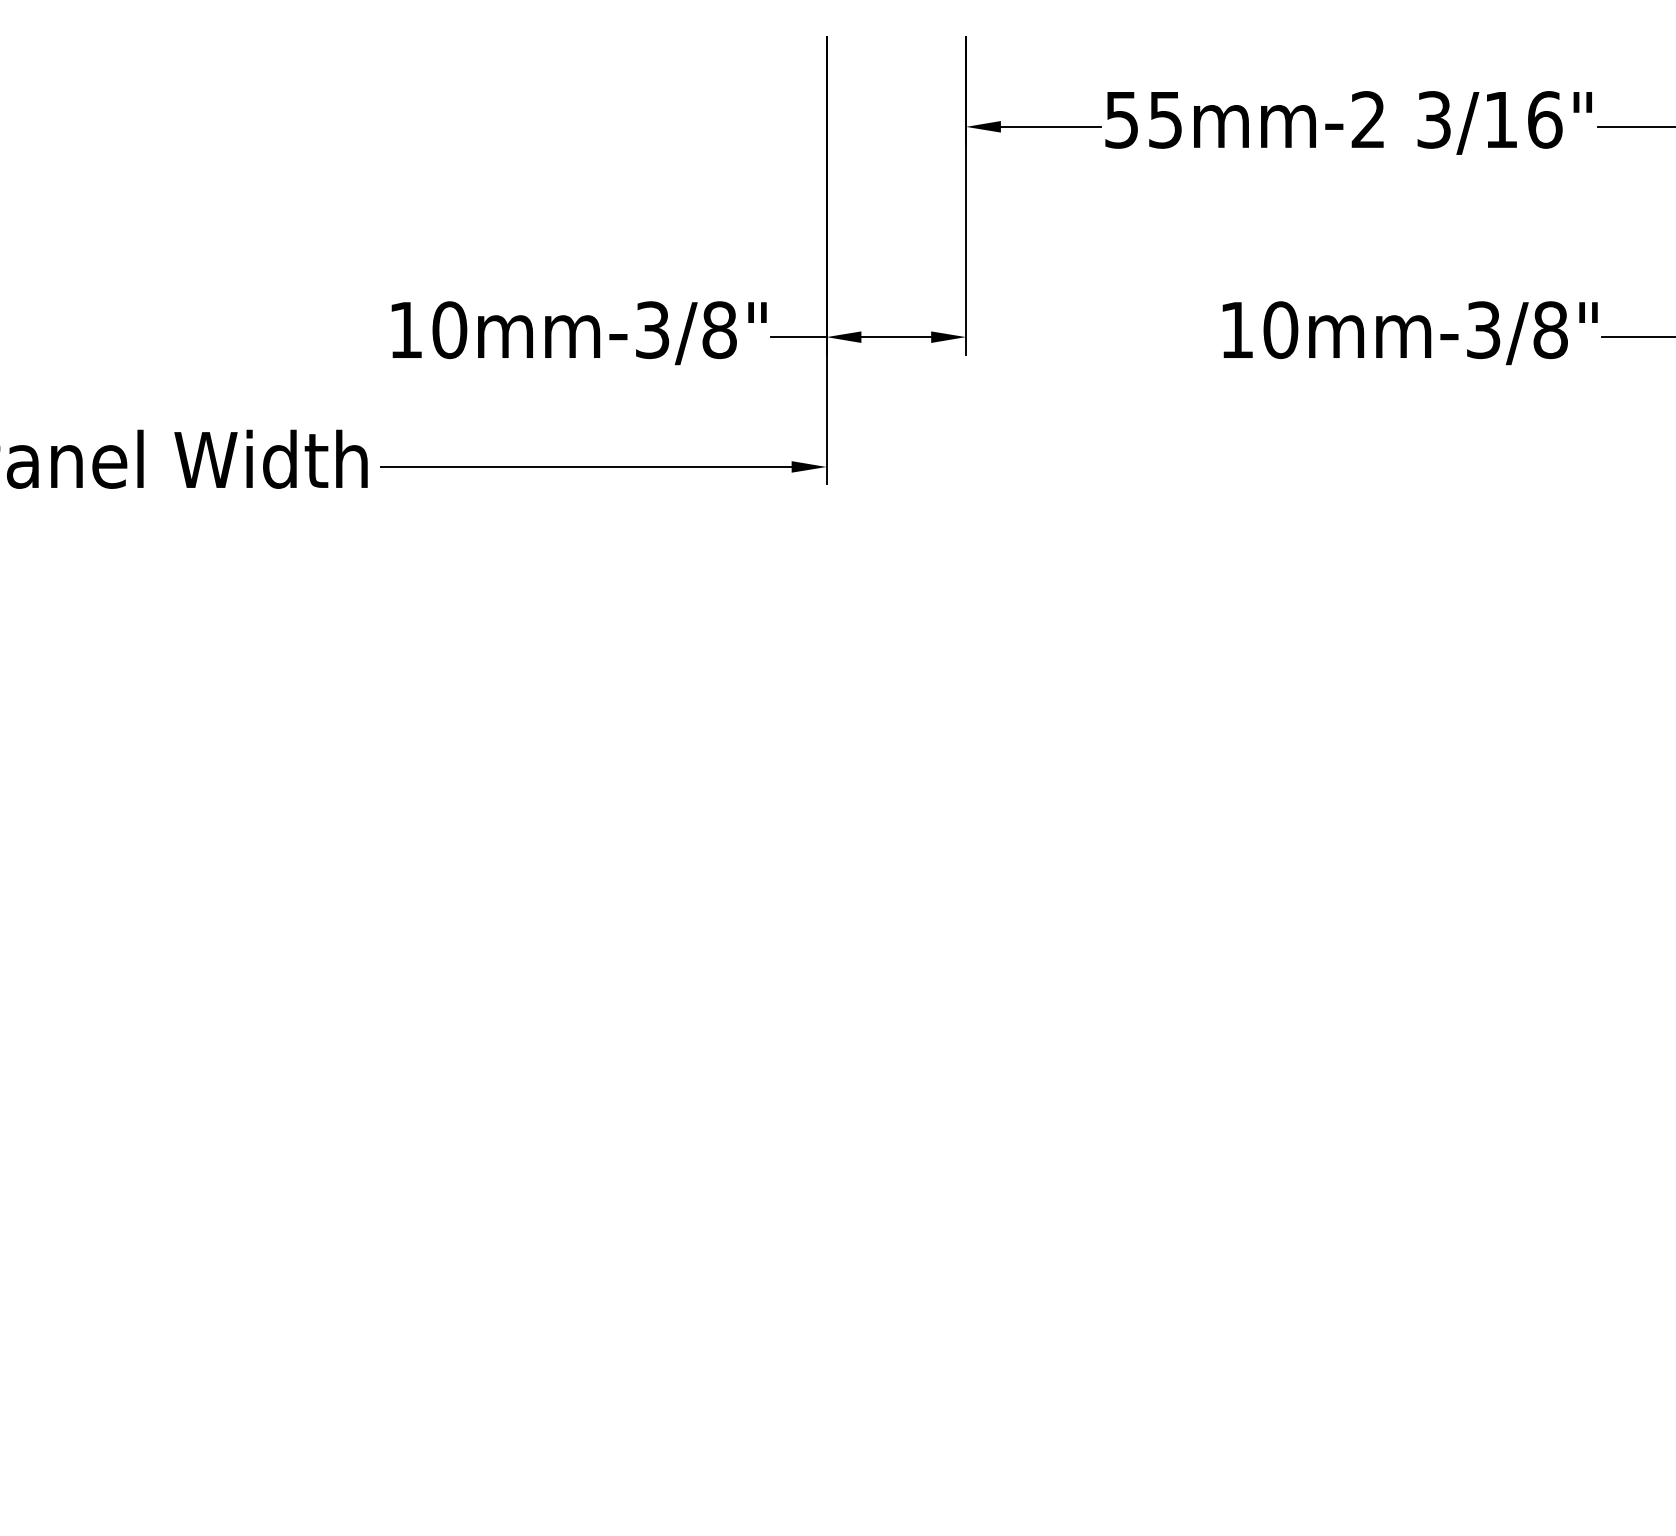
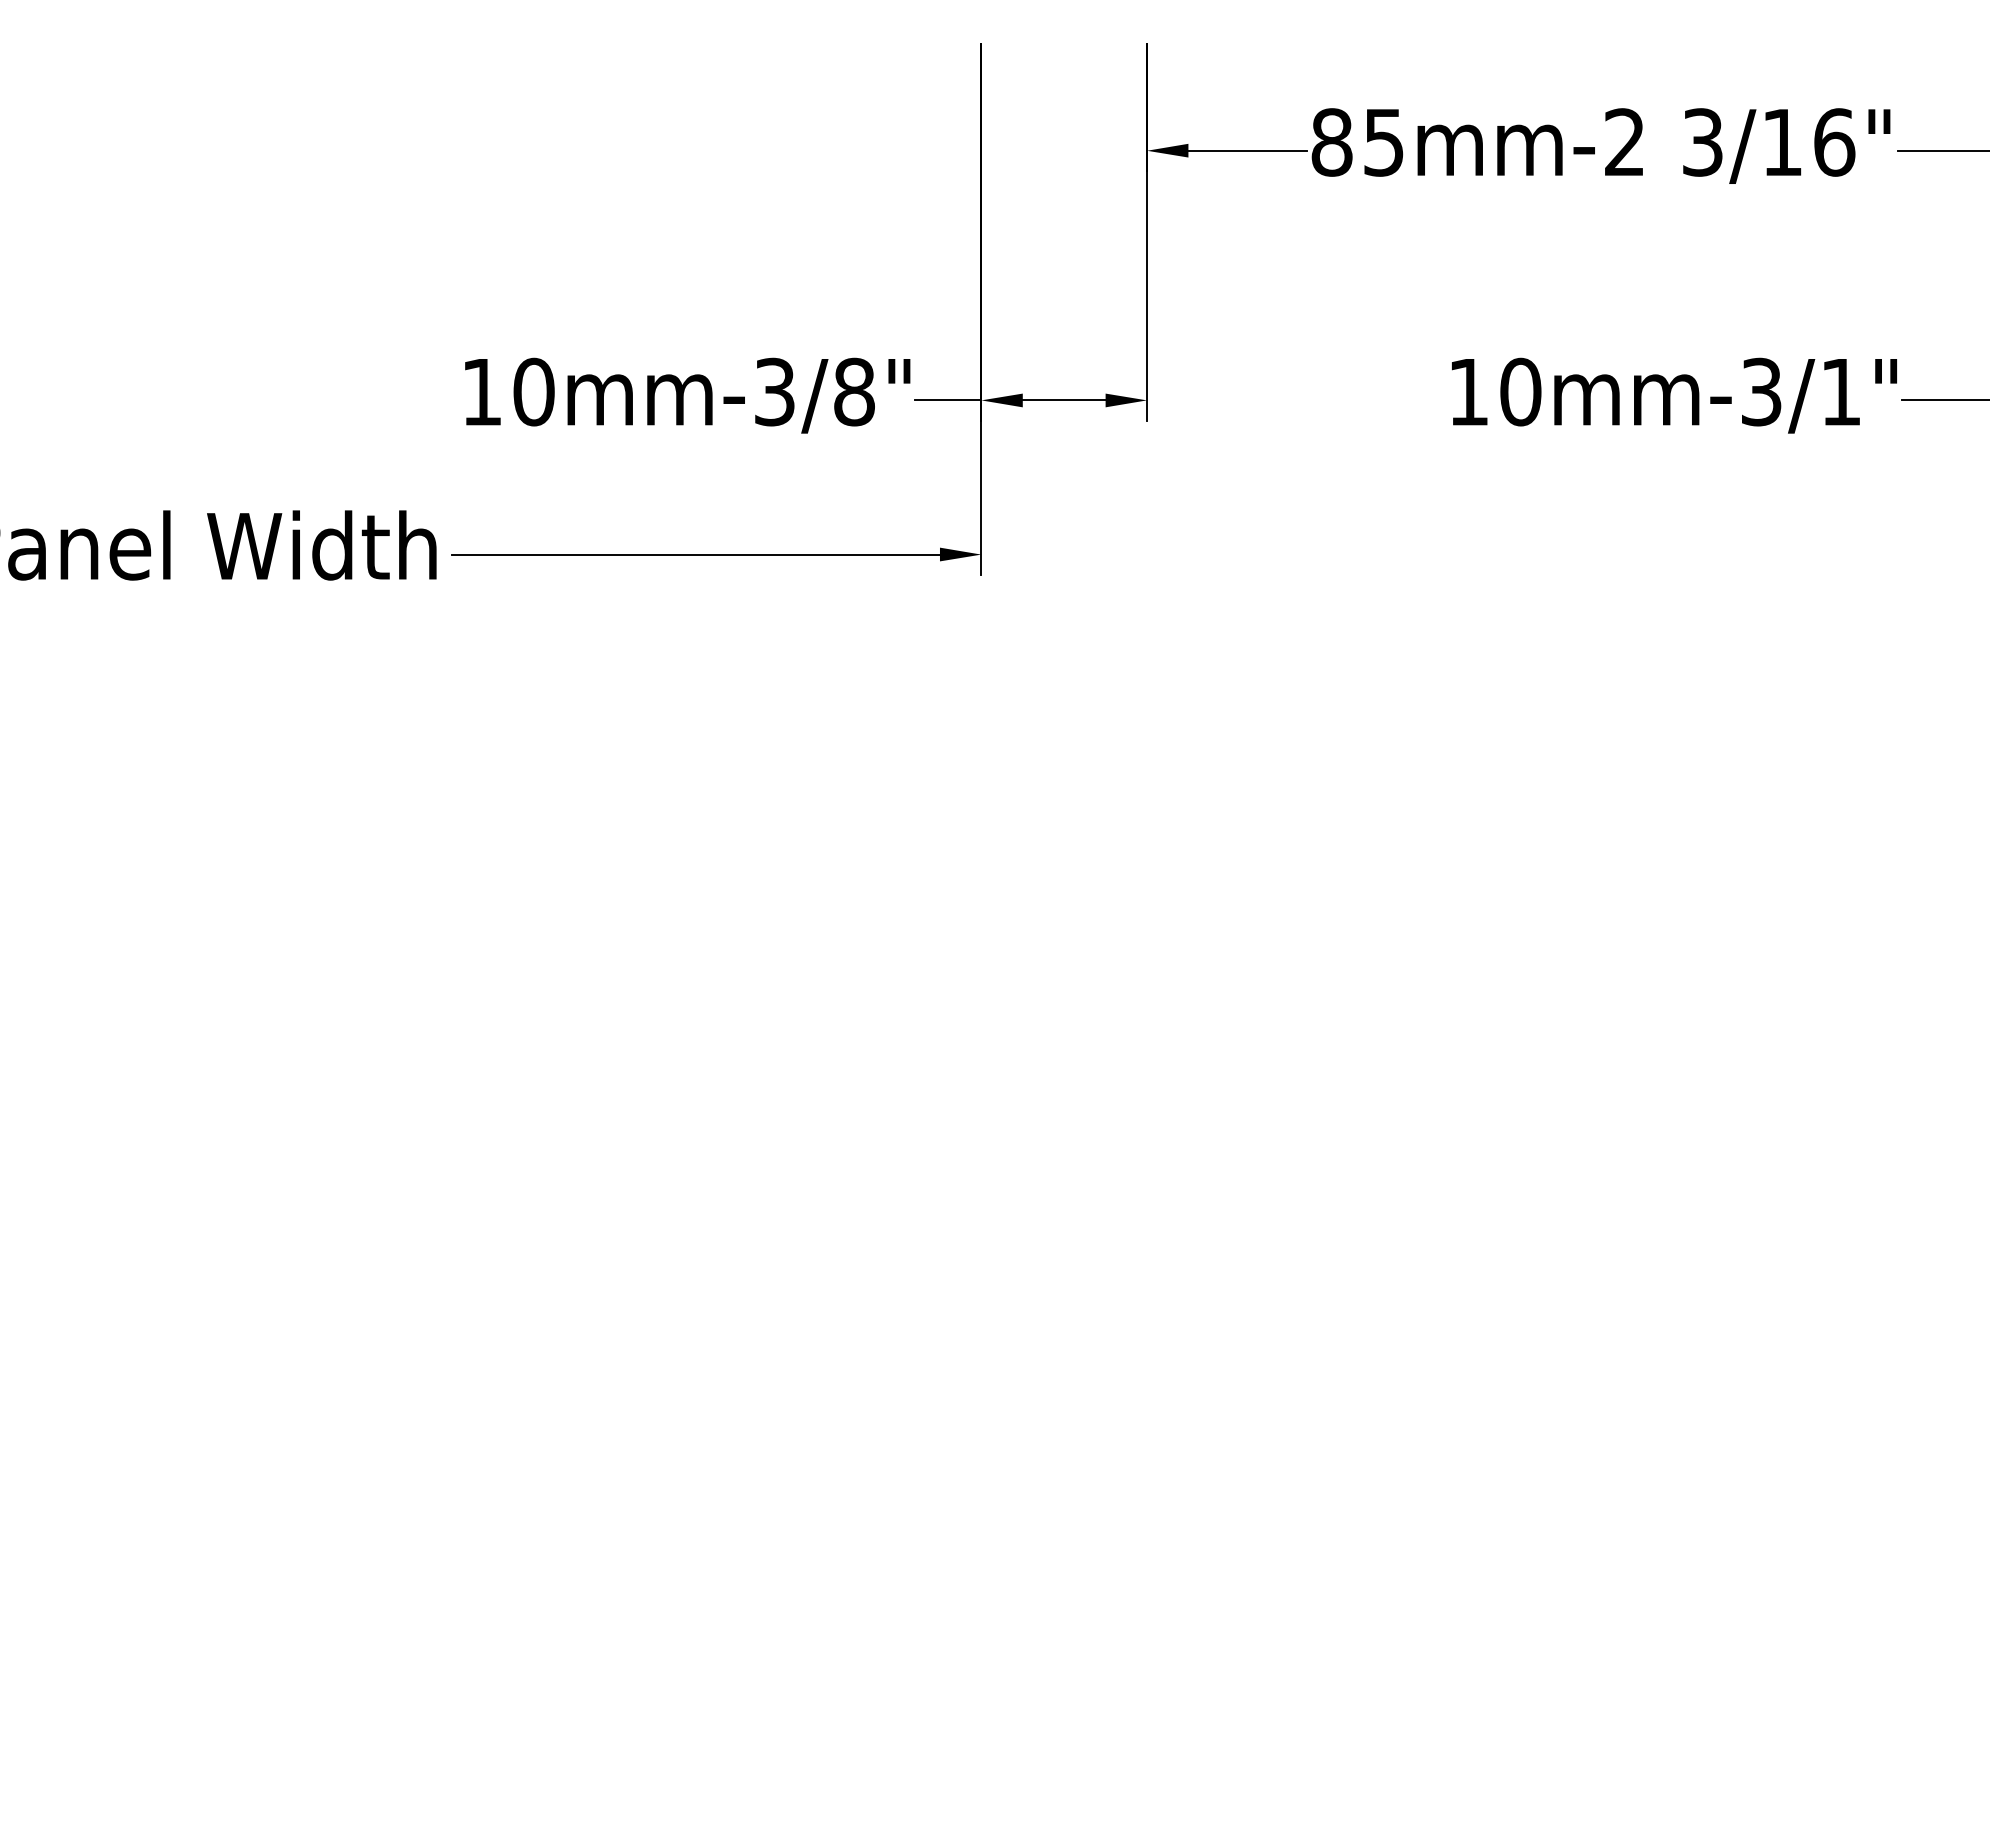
text: (1121, 119) -> (1331, 142), 55mm-2 -> 85mm-2
text: (1550, 329) -> (1841, 391), 10mm-3/8" -> 10mm-3/1"

